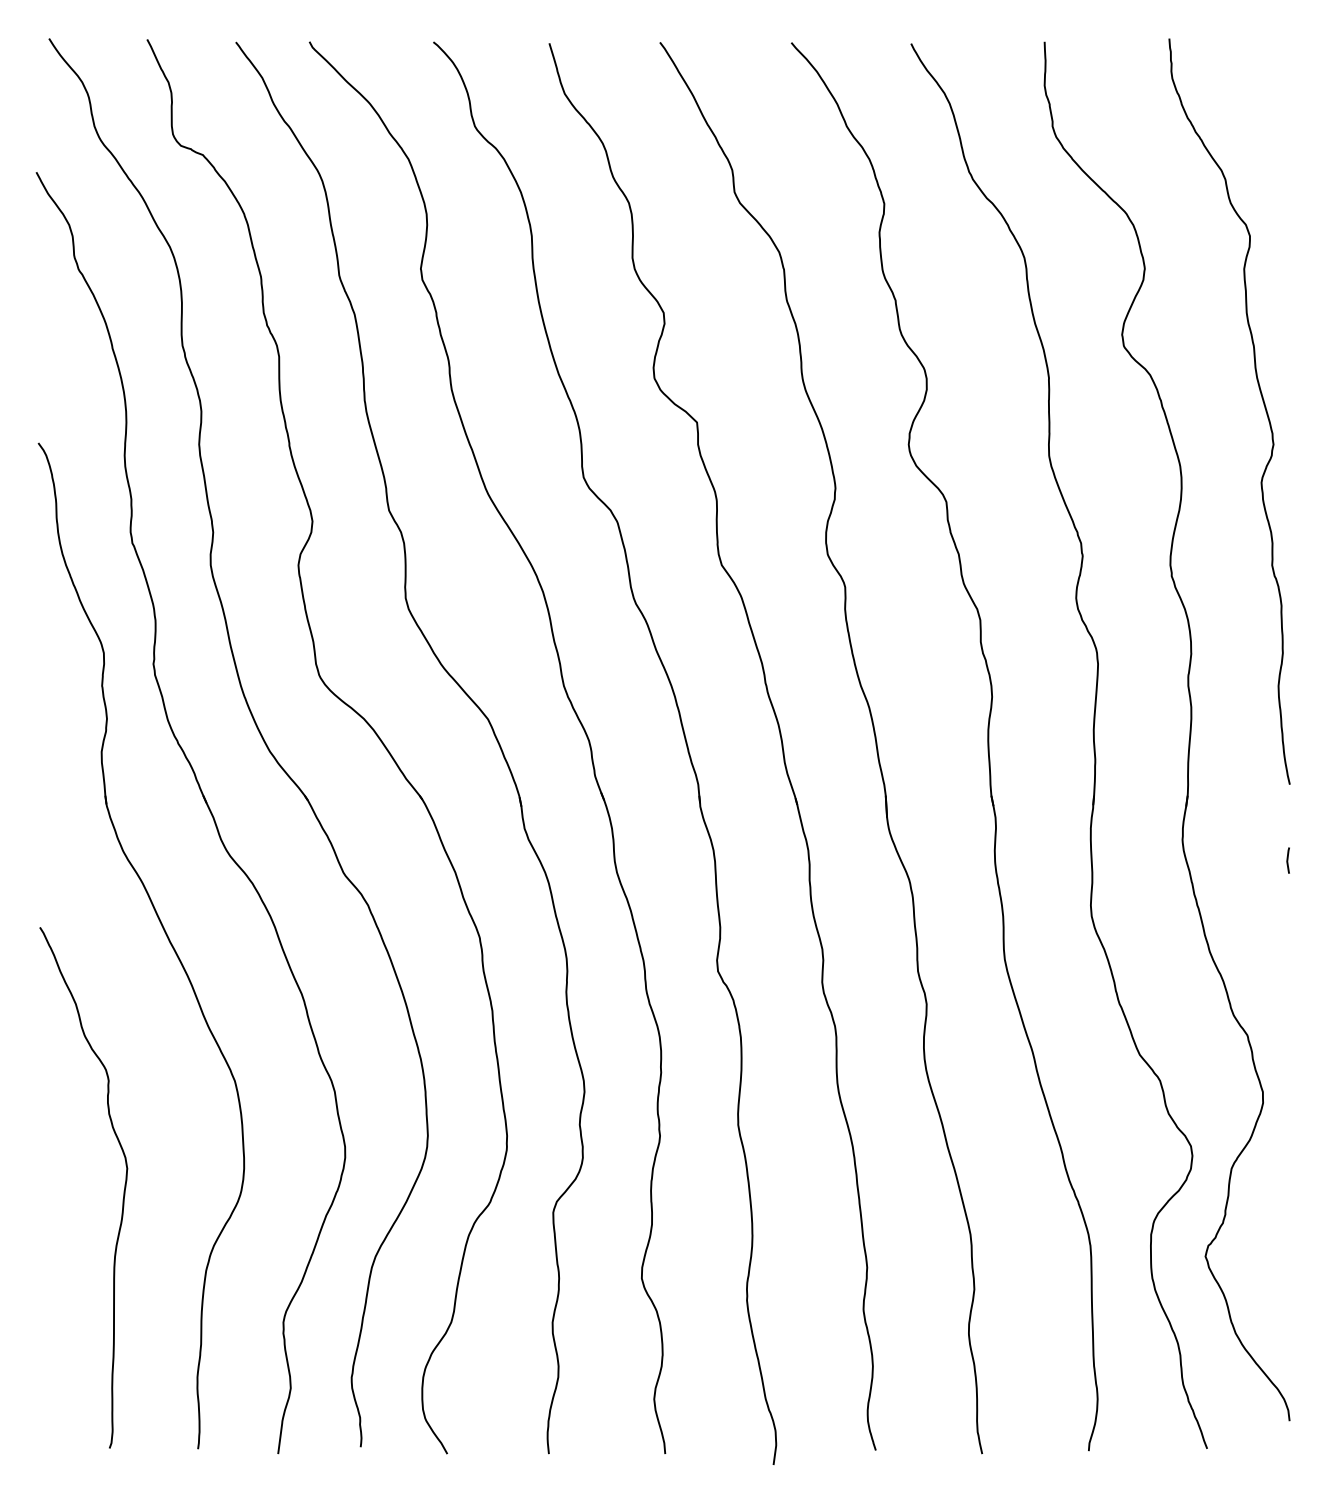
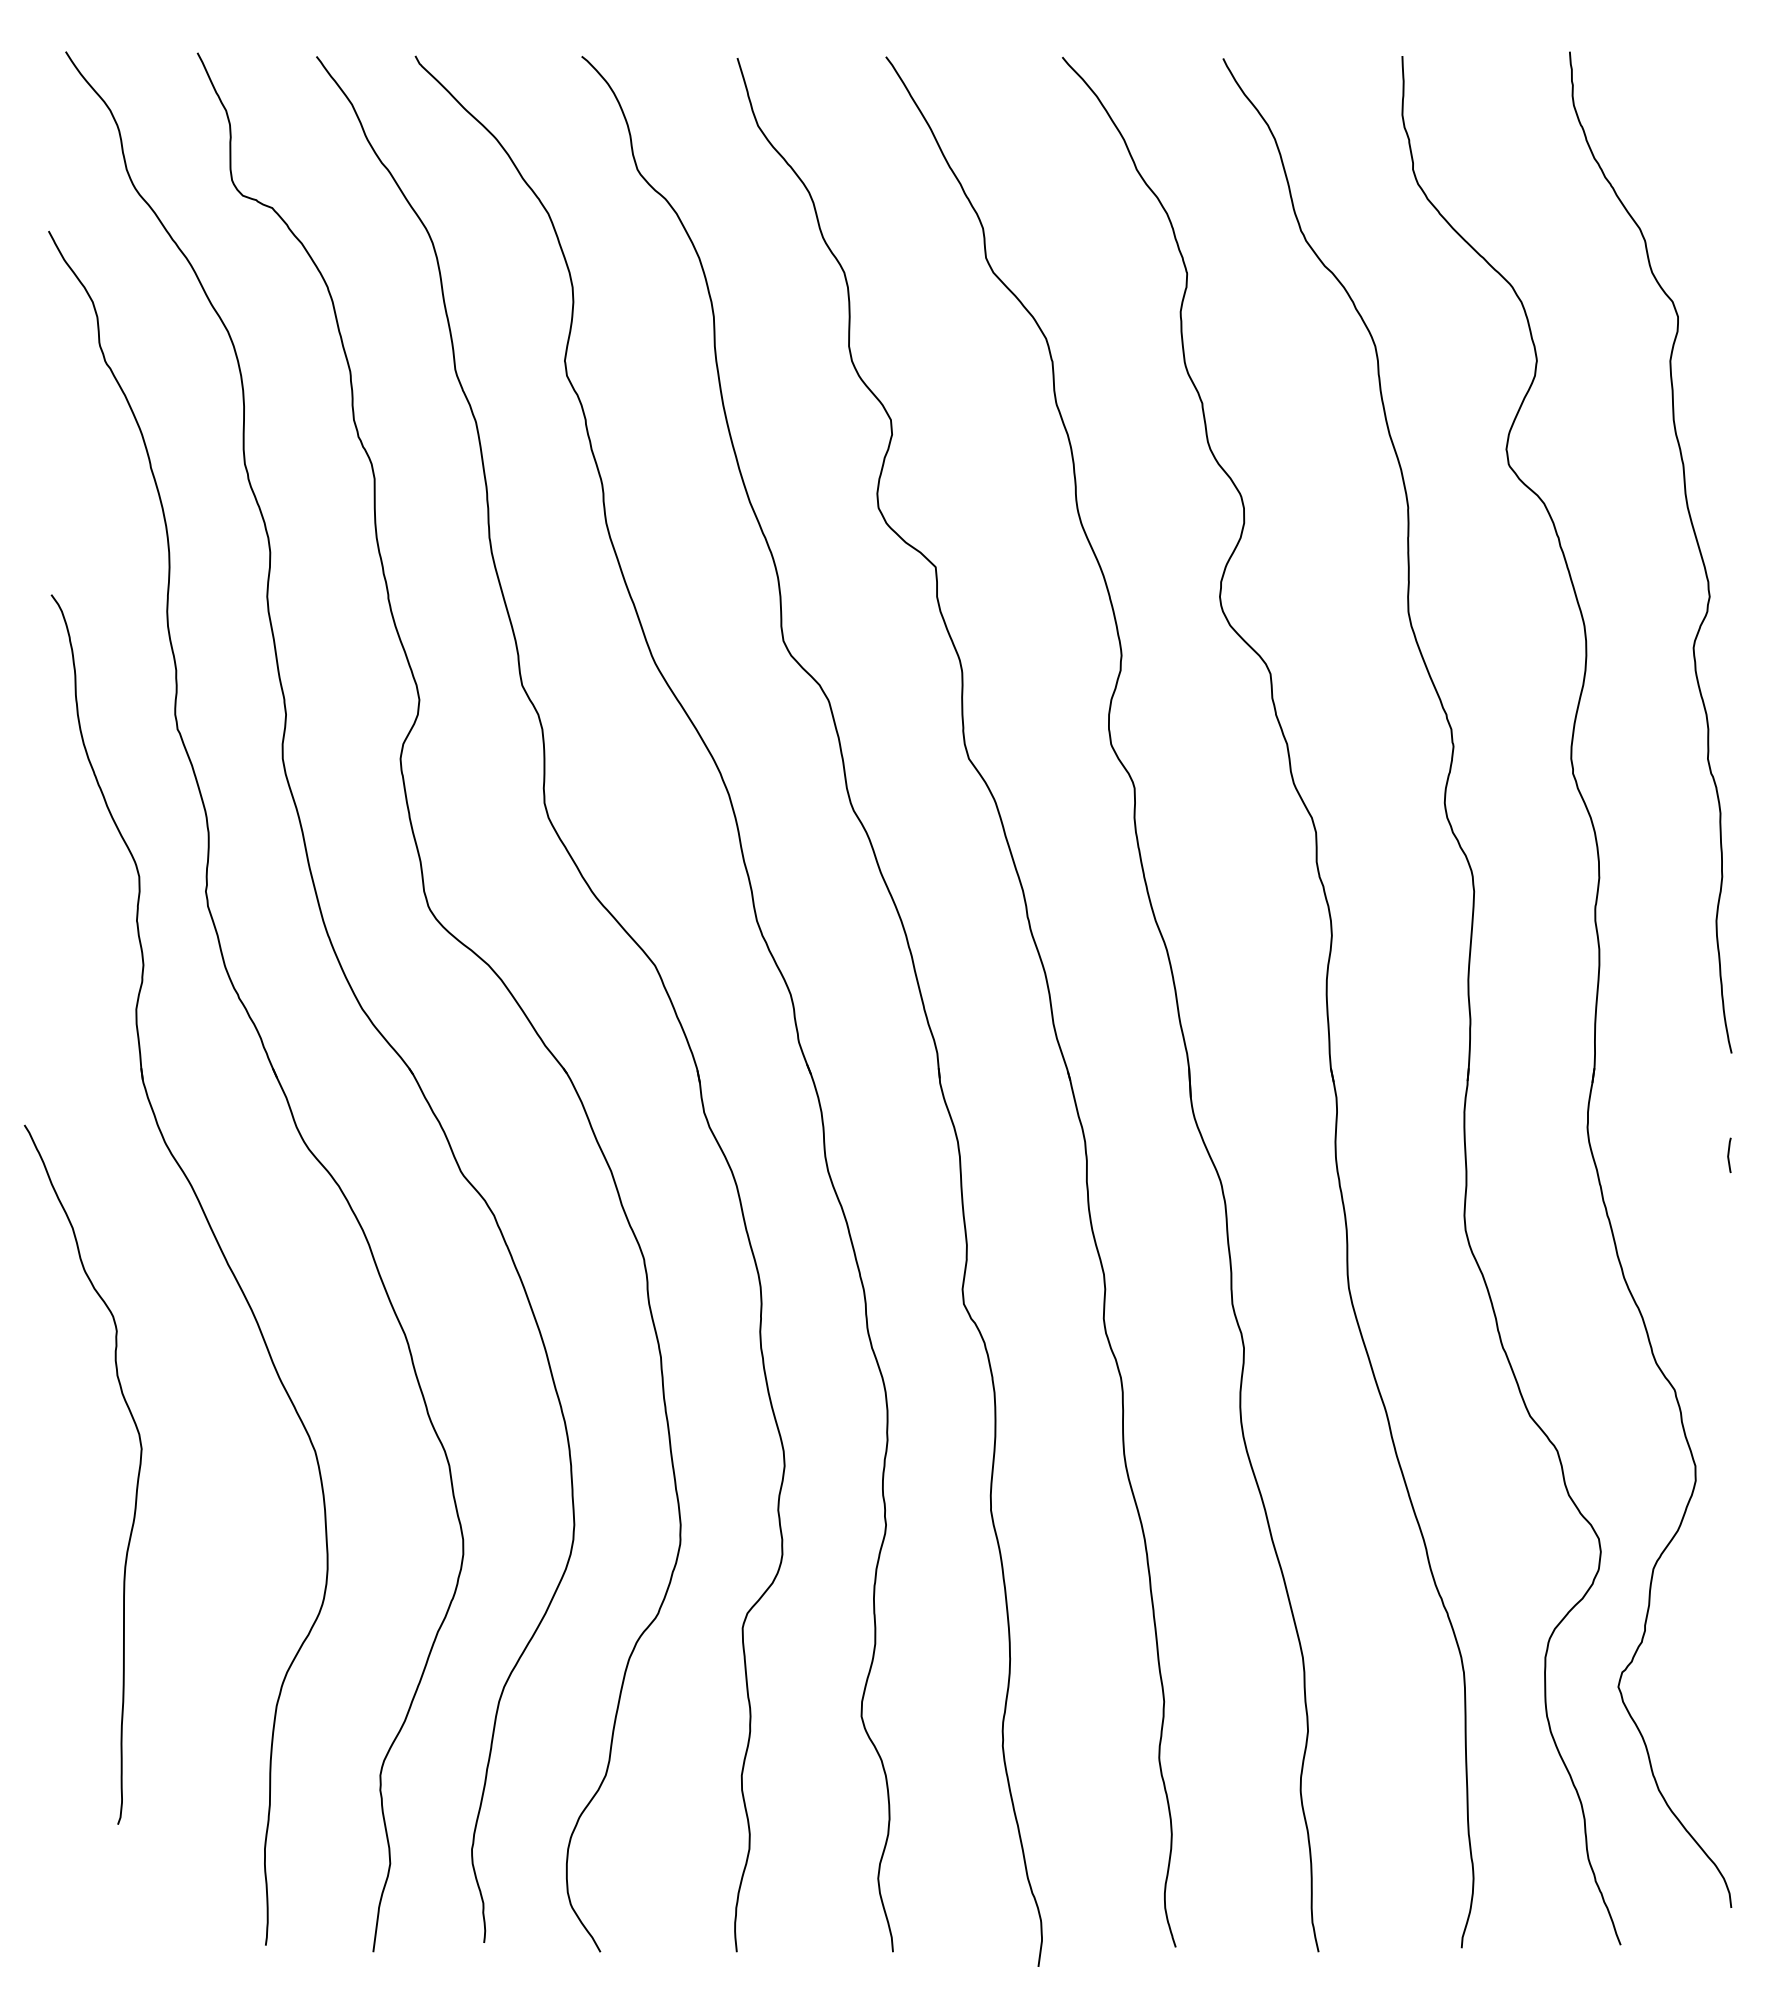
curve: (123, 1194) -> (136, 1483), moved

